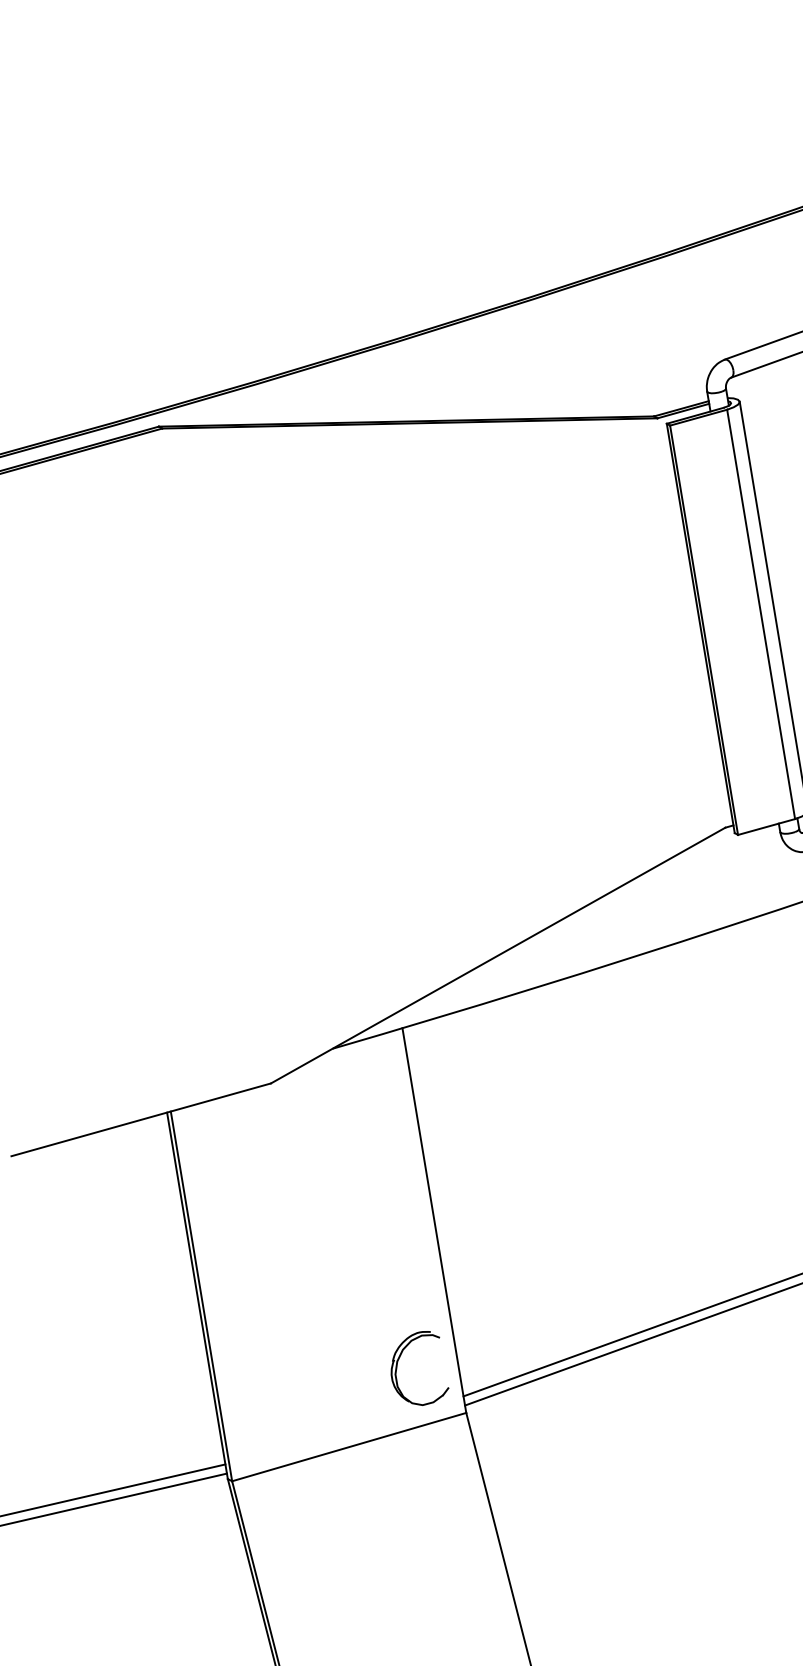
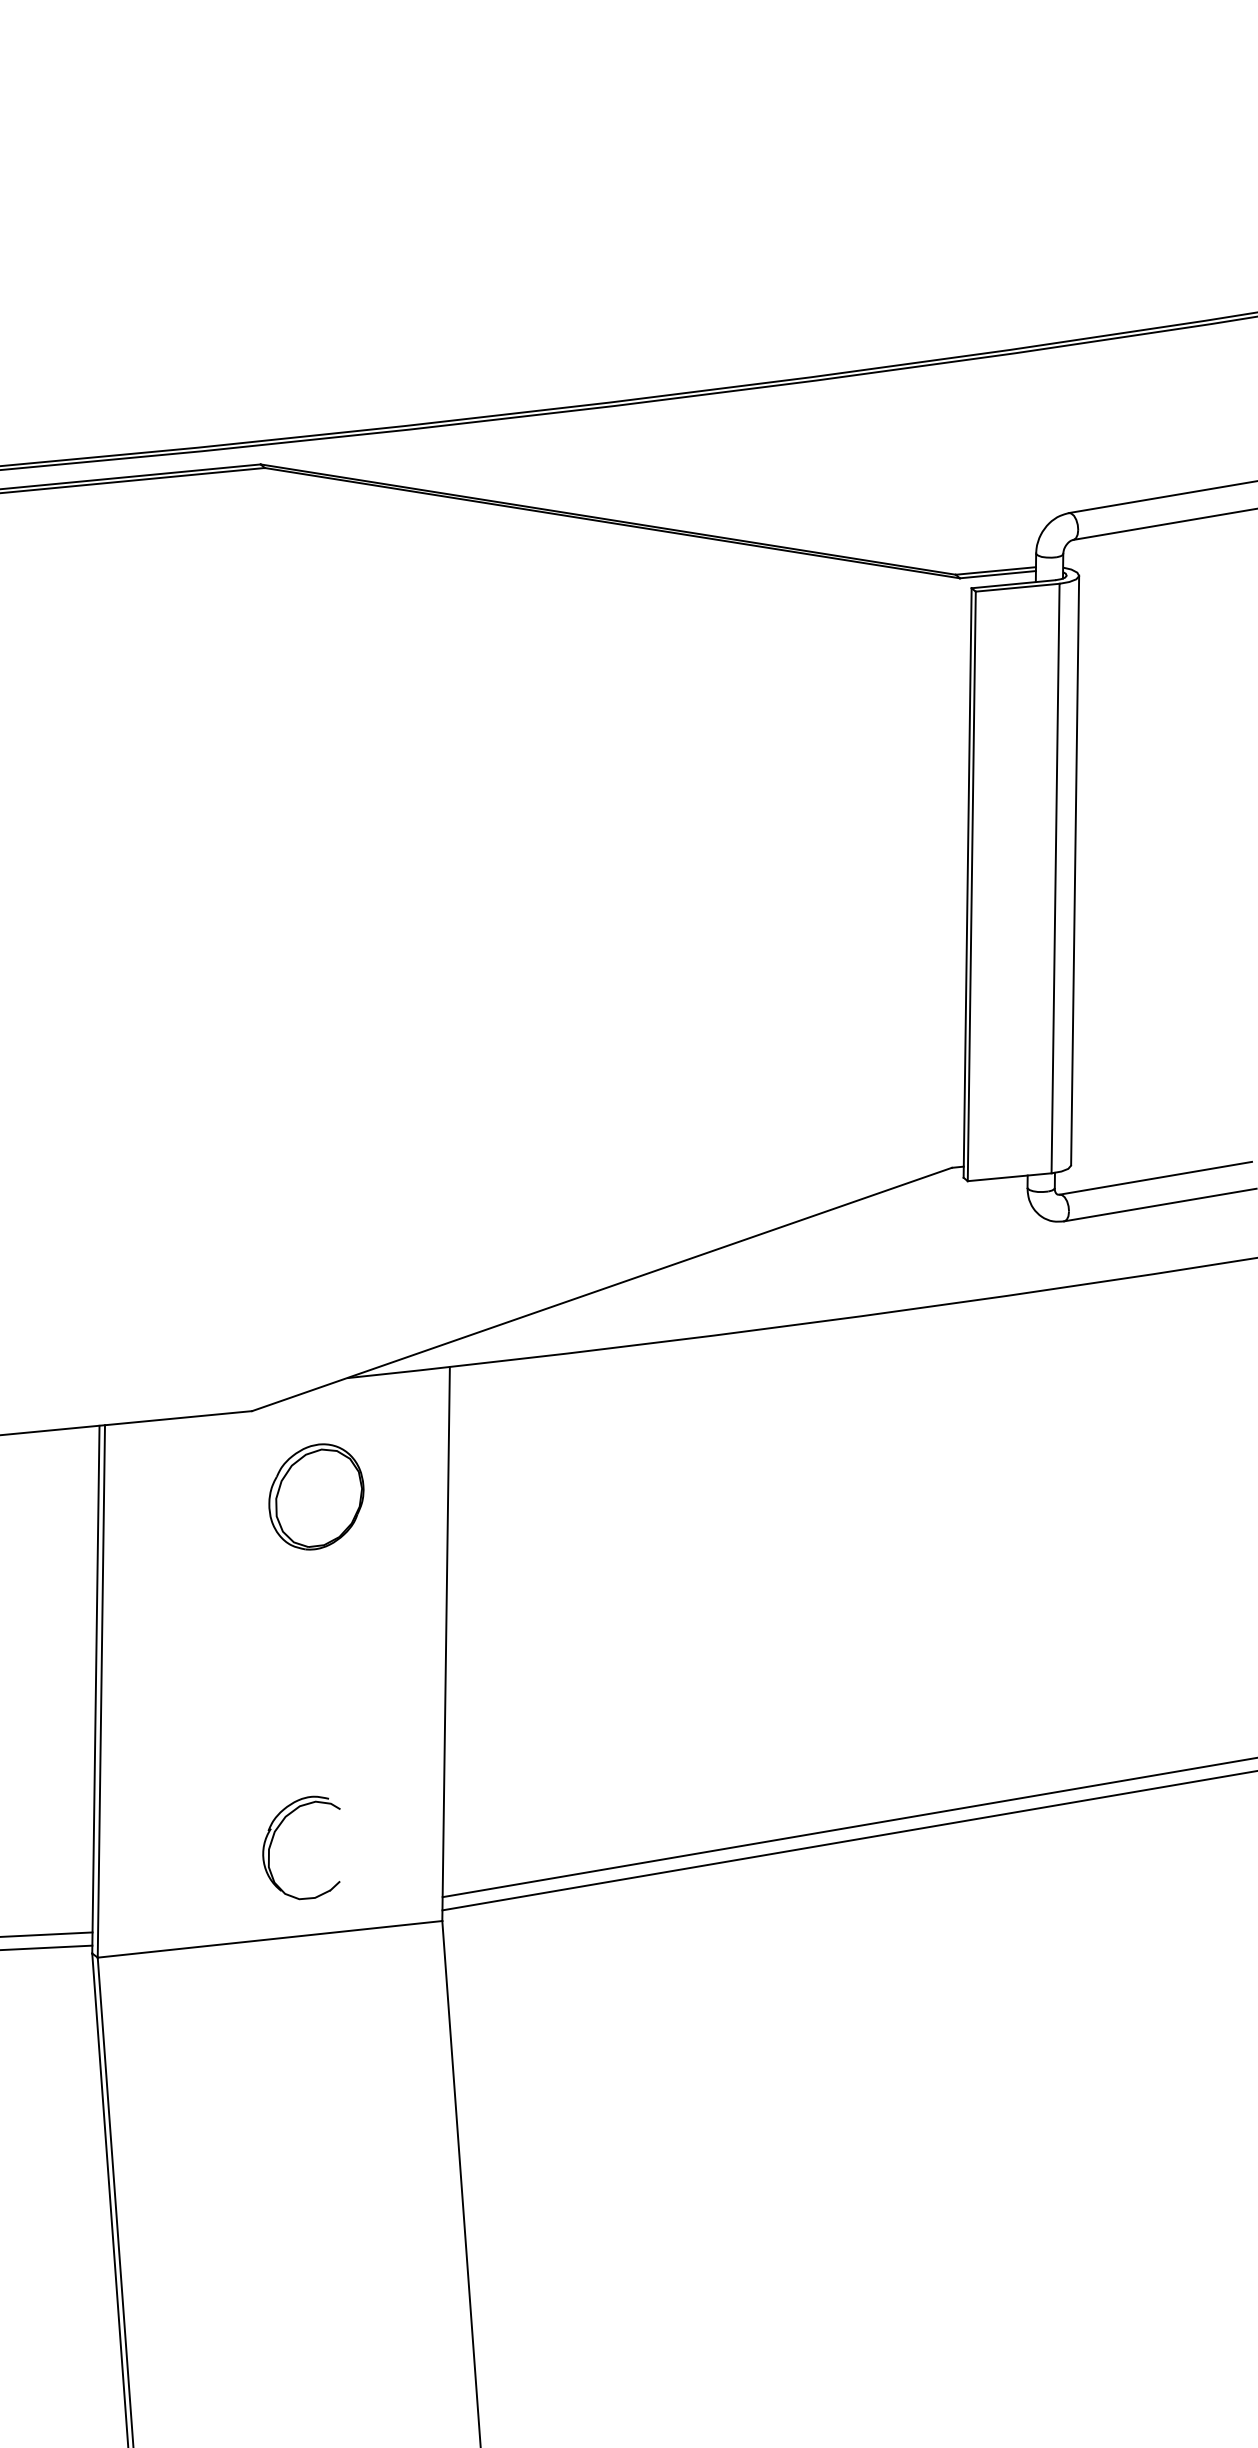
part: (326, 1134) -> (316, 1496), added
part: (397, 1367) -> (273, 1839), moved

